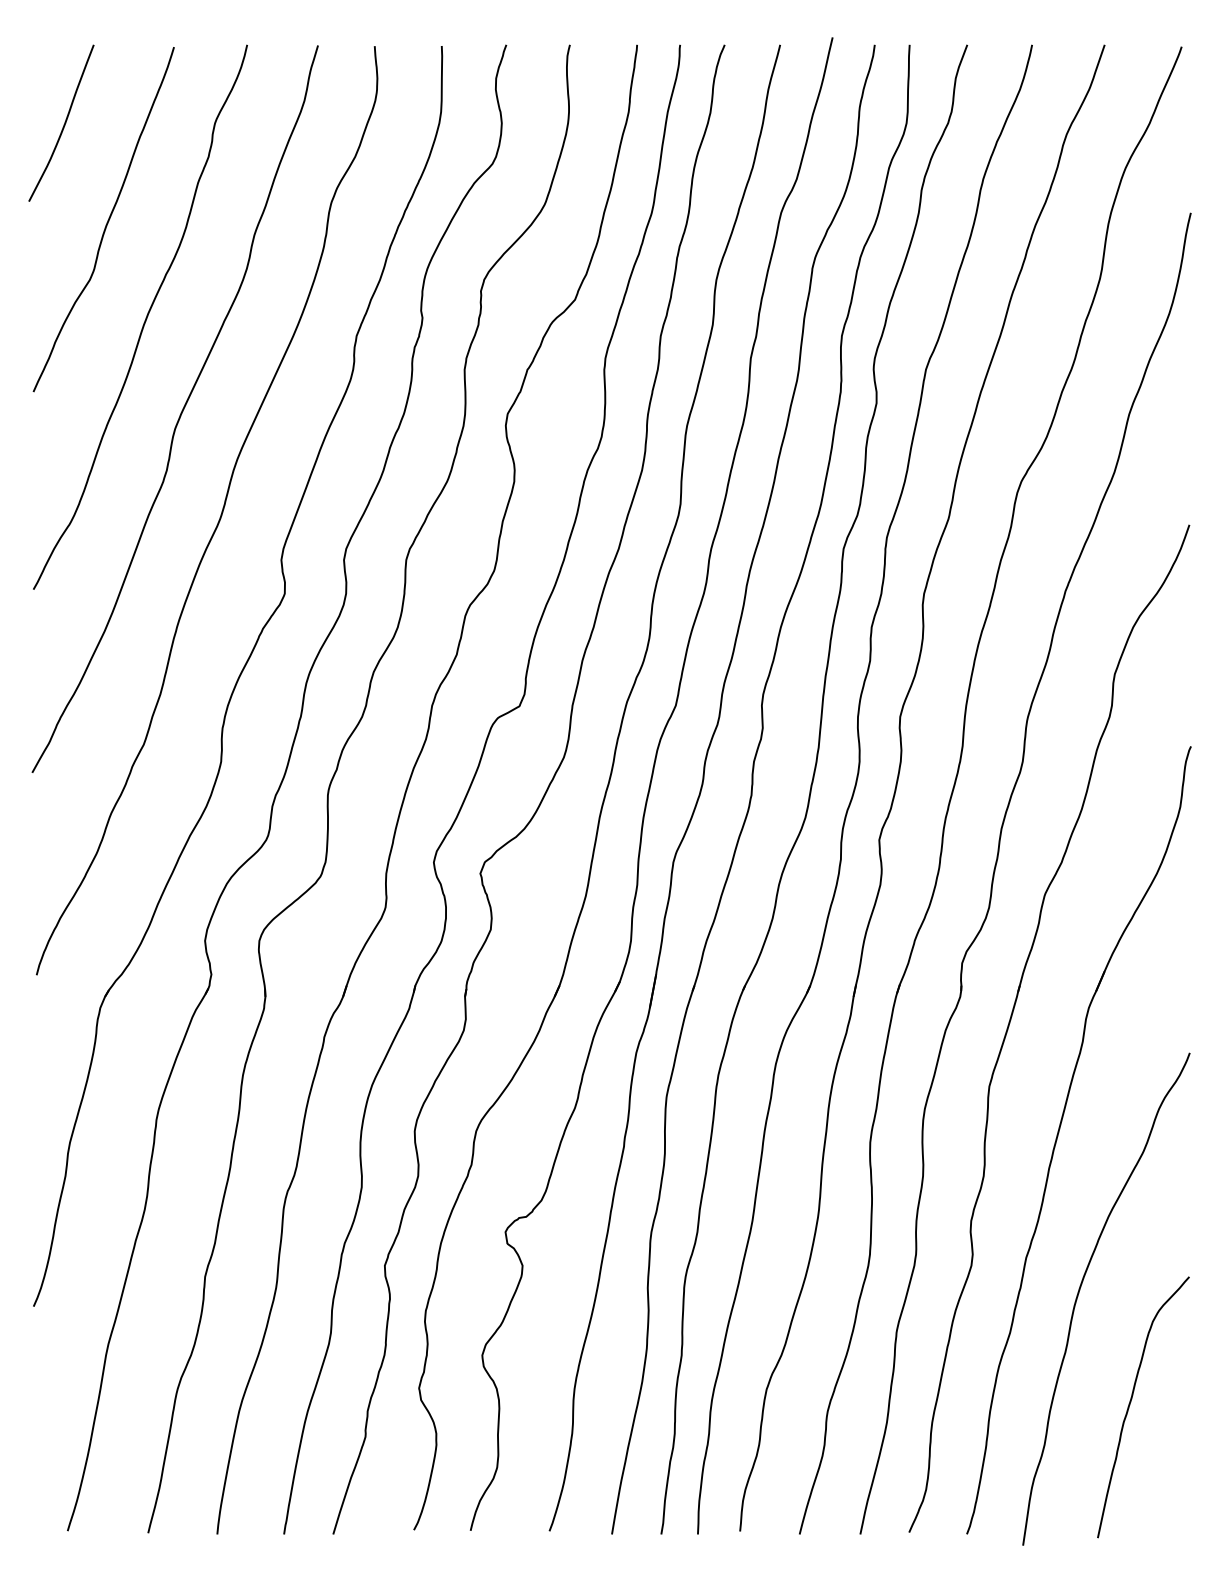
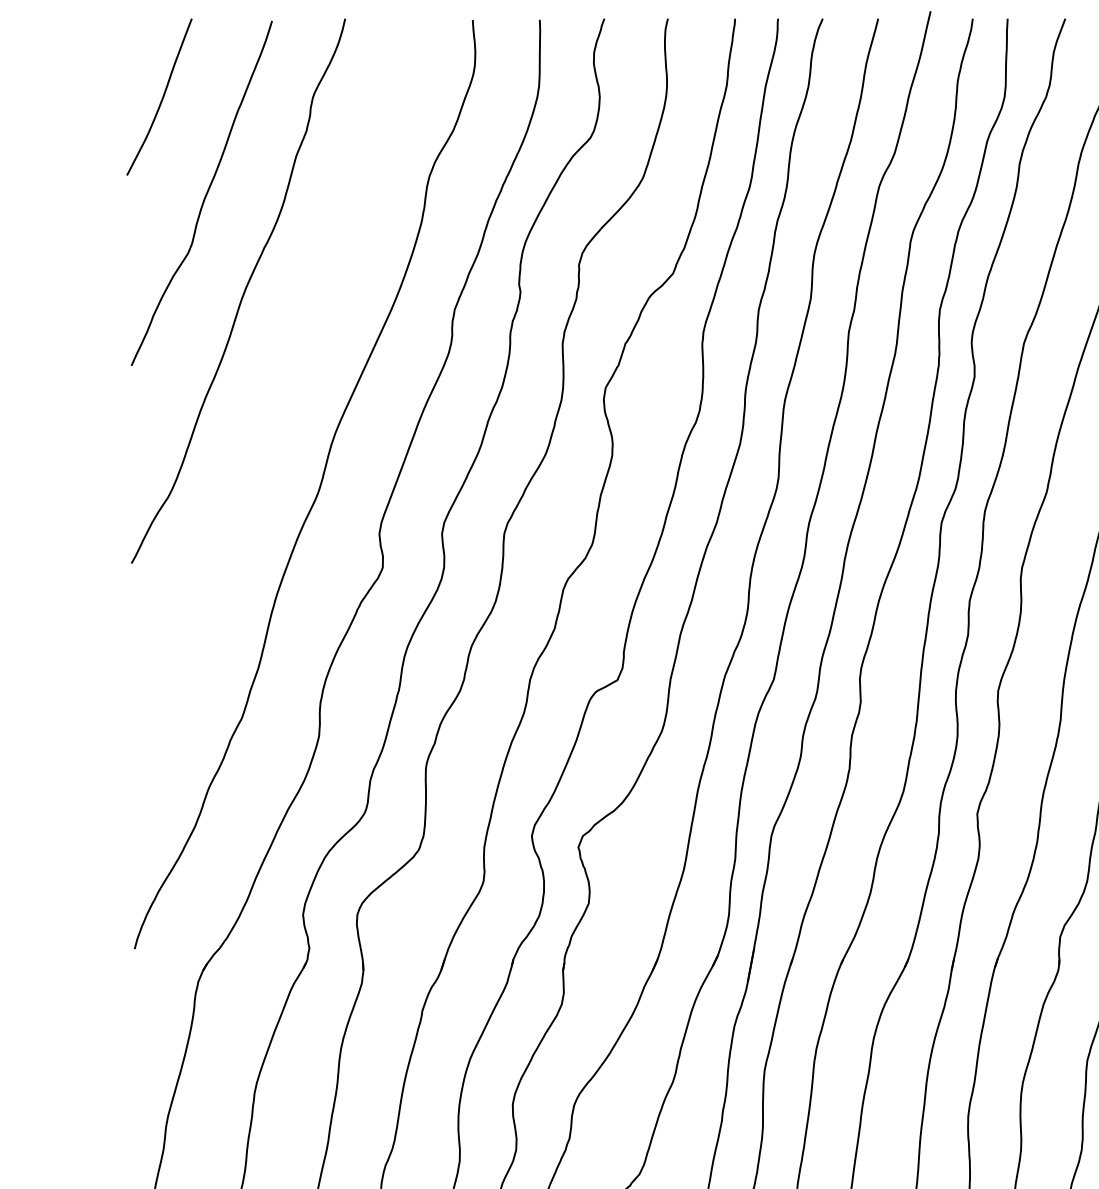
curve: (180, 412) -> (278, 386), removed

